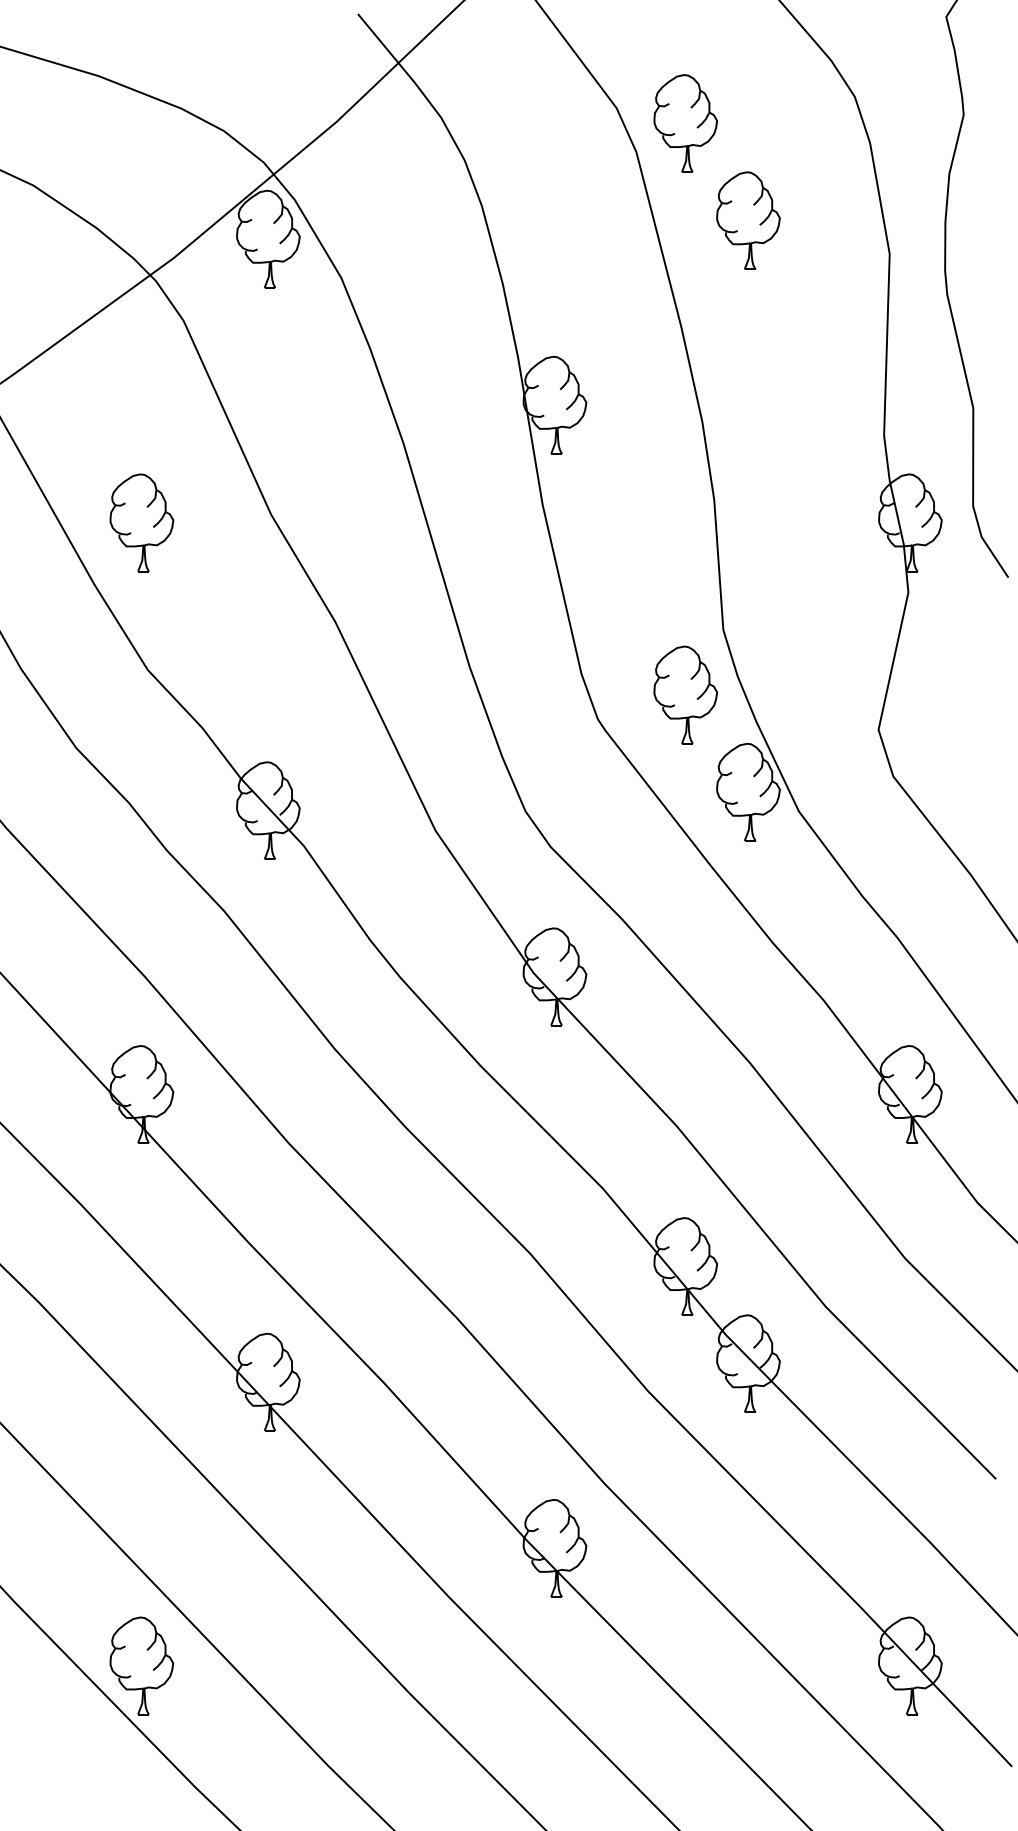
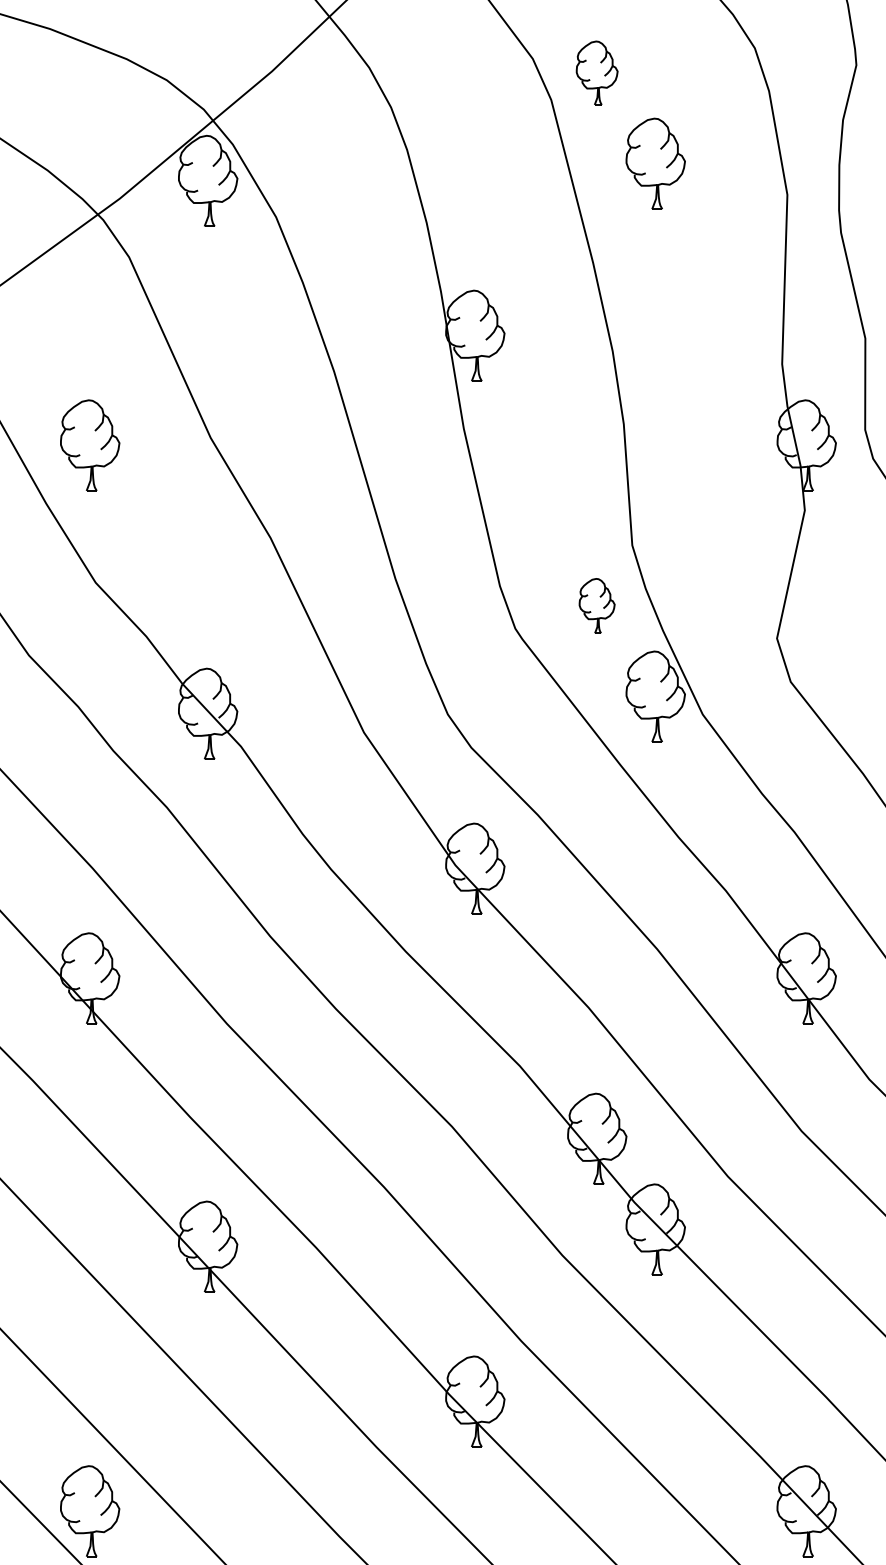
part: (685, 123) -> (597, 73), size x0.7
part: (685, 694) -> (597, 605), size x0.6

